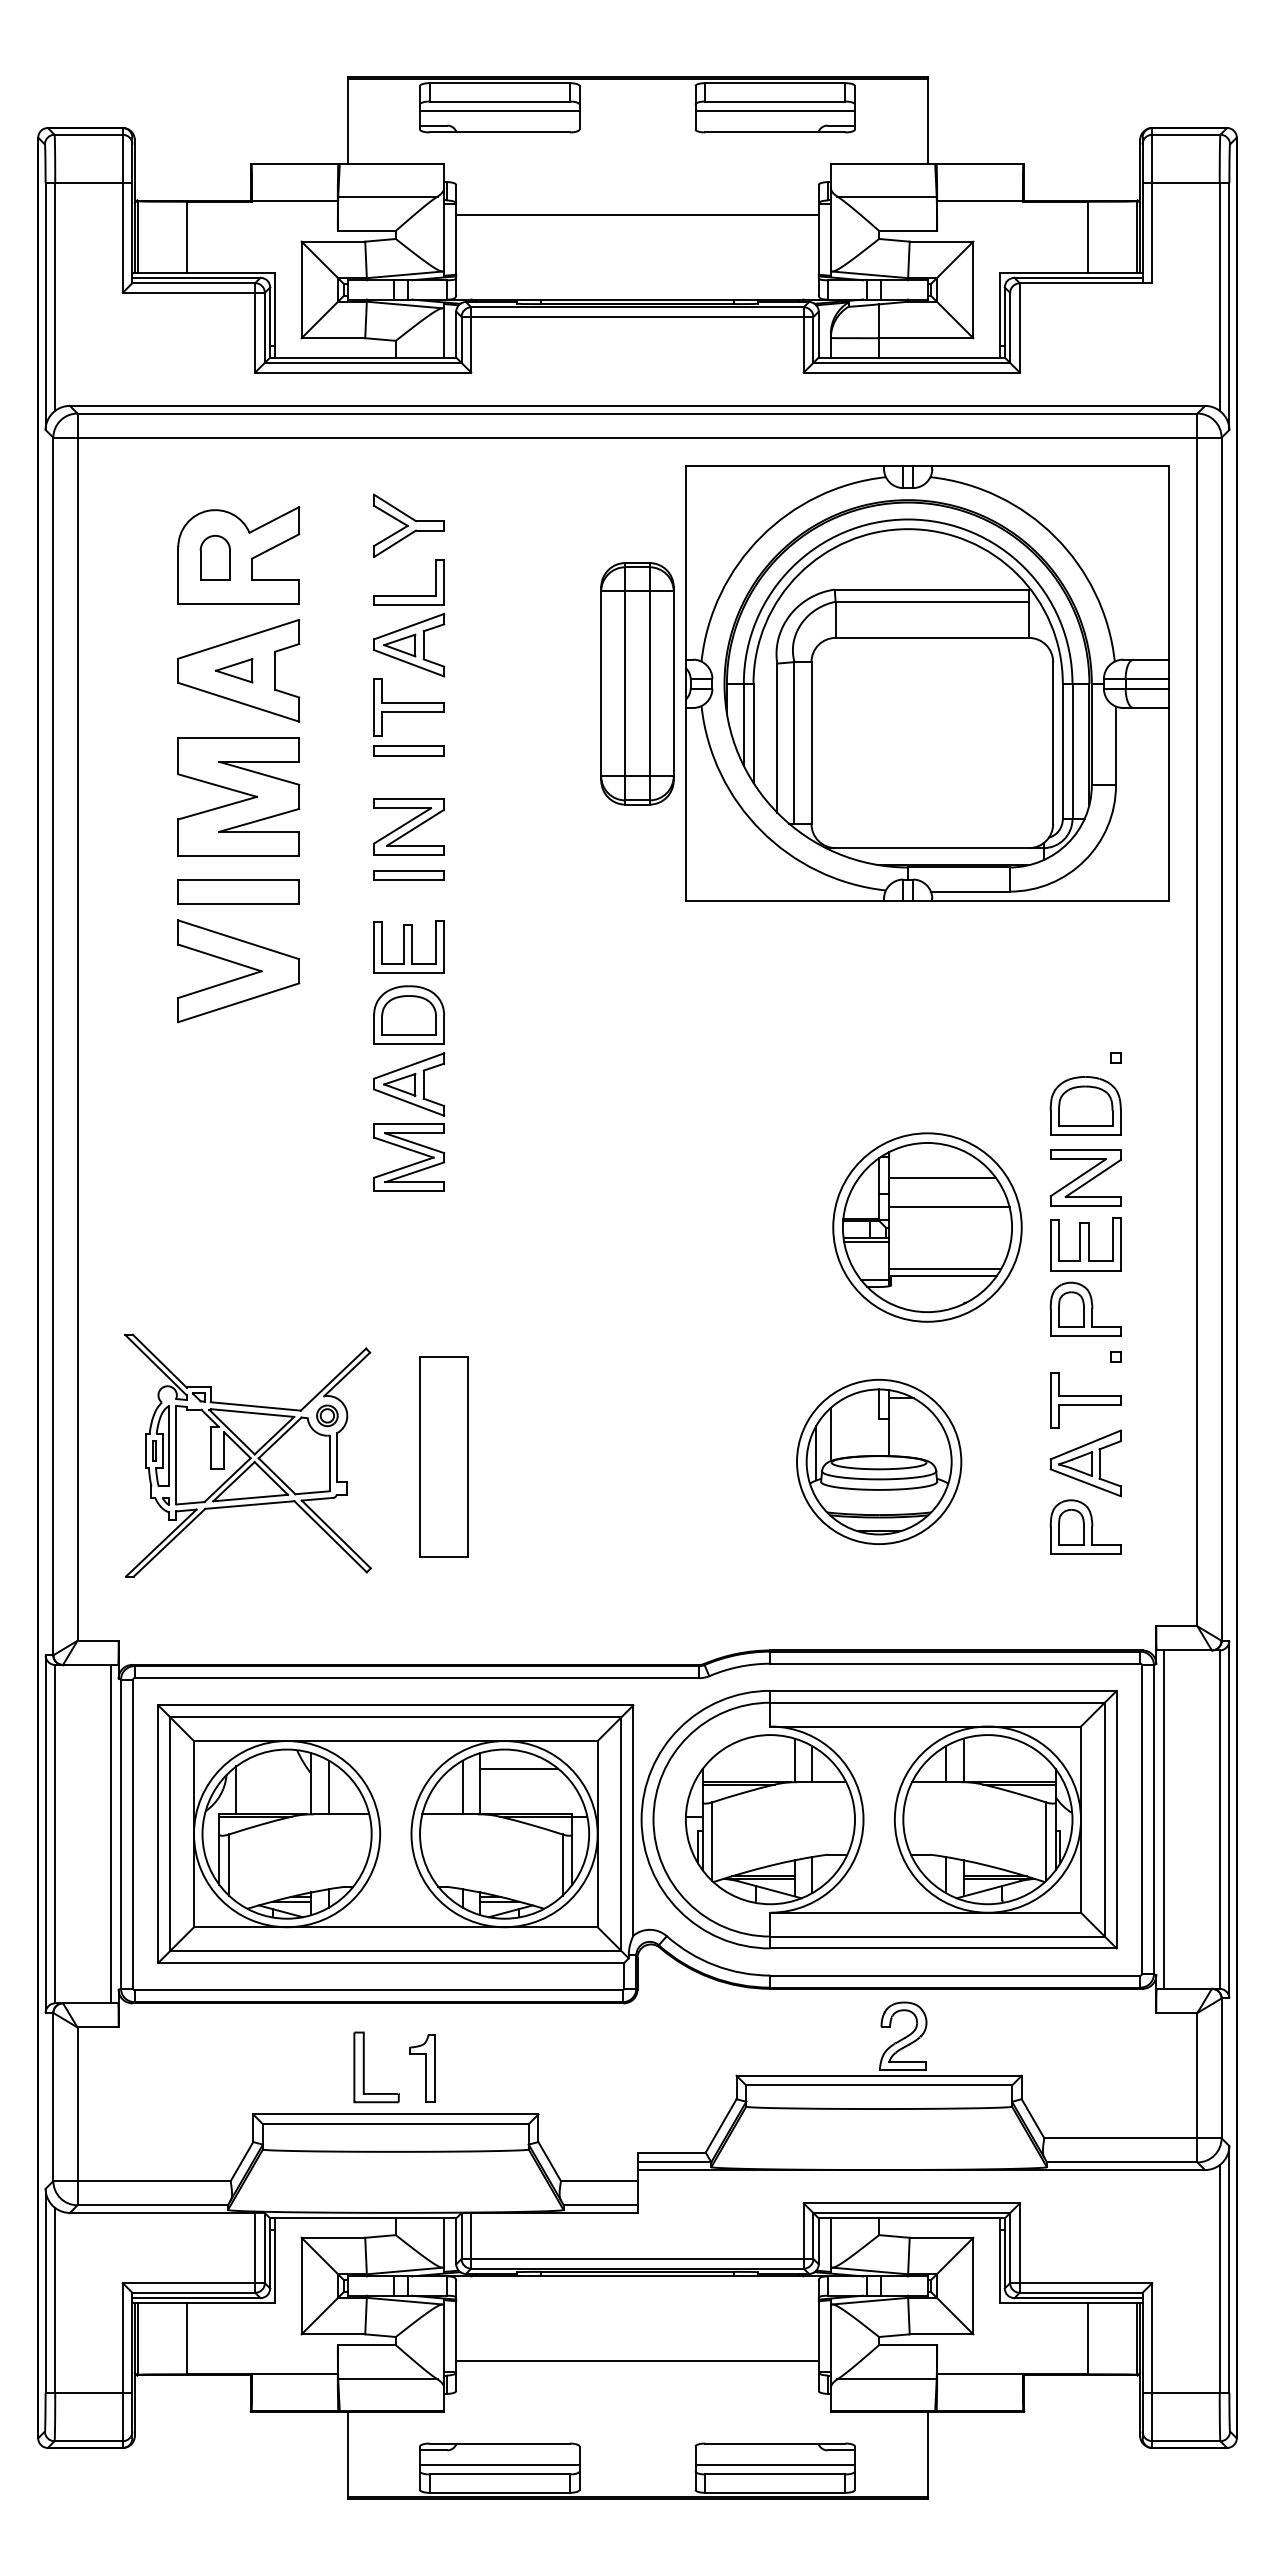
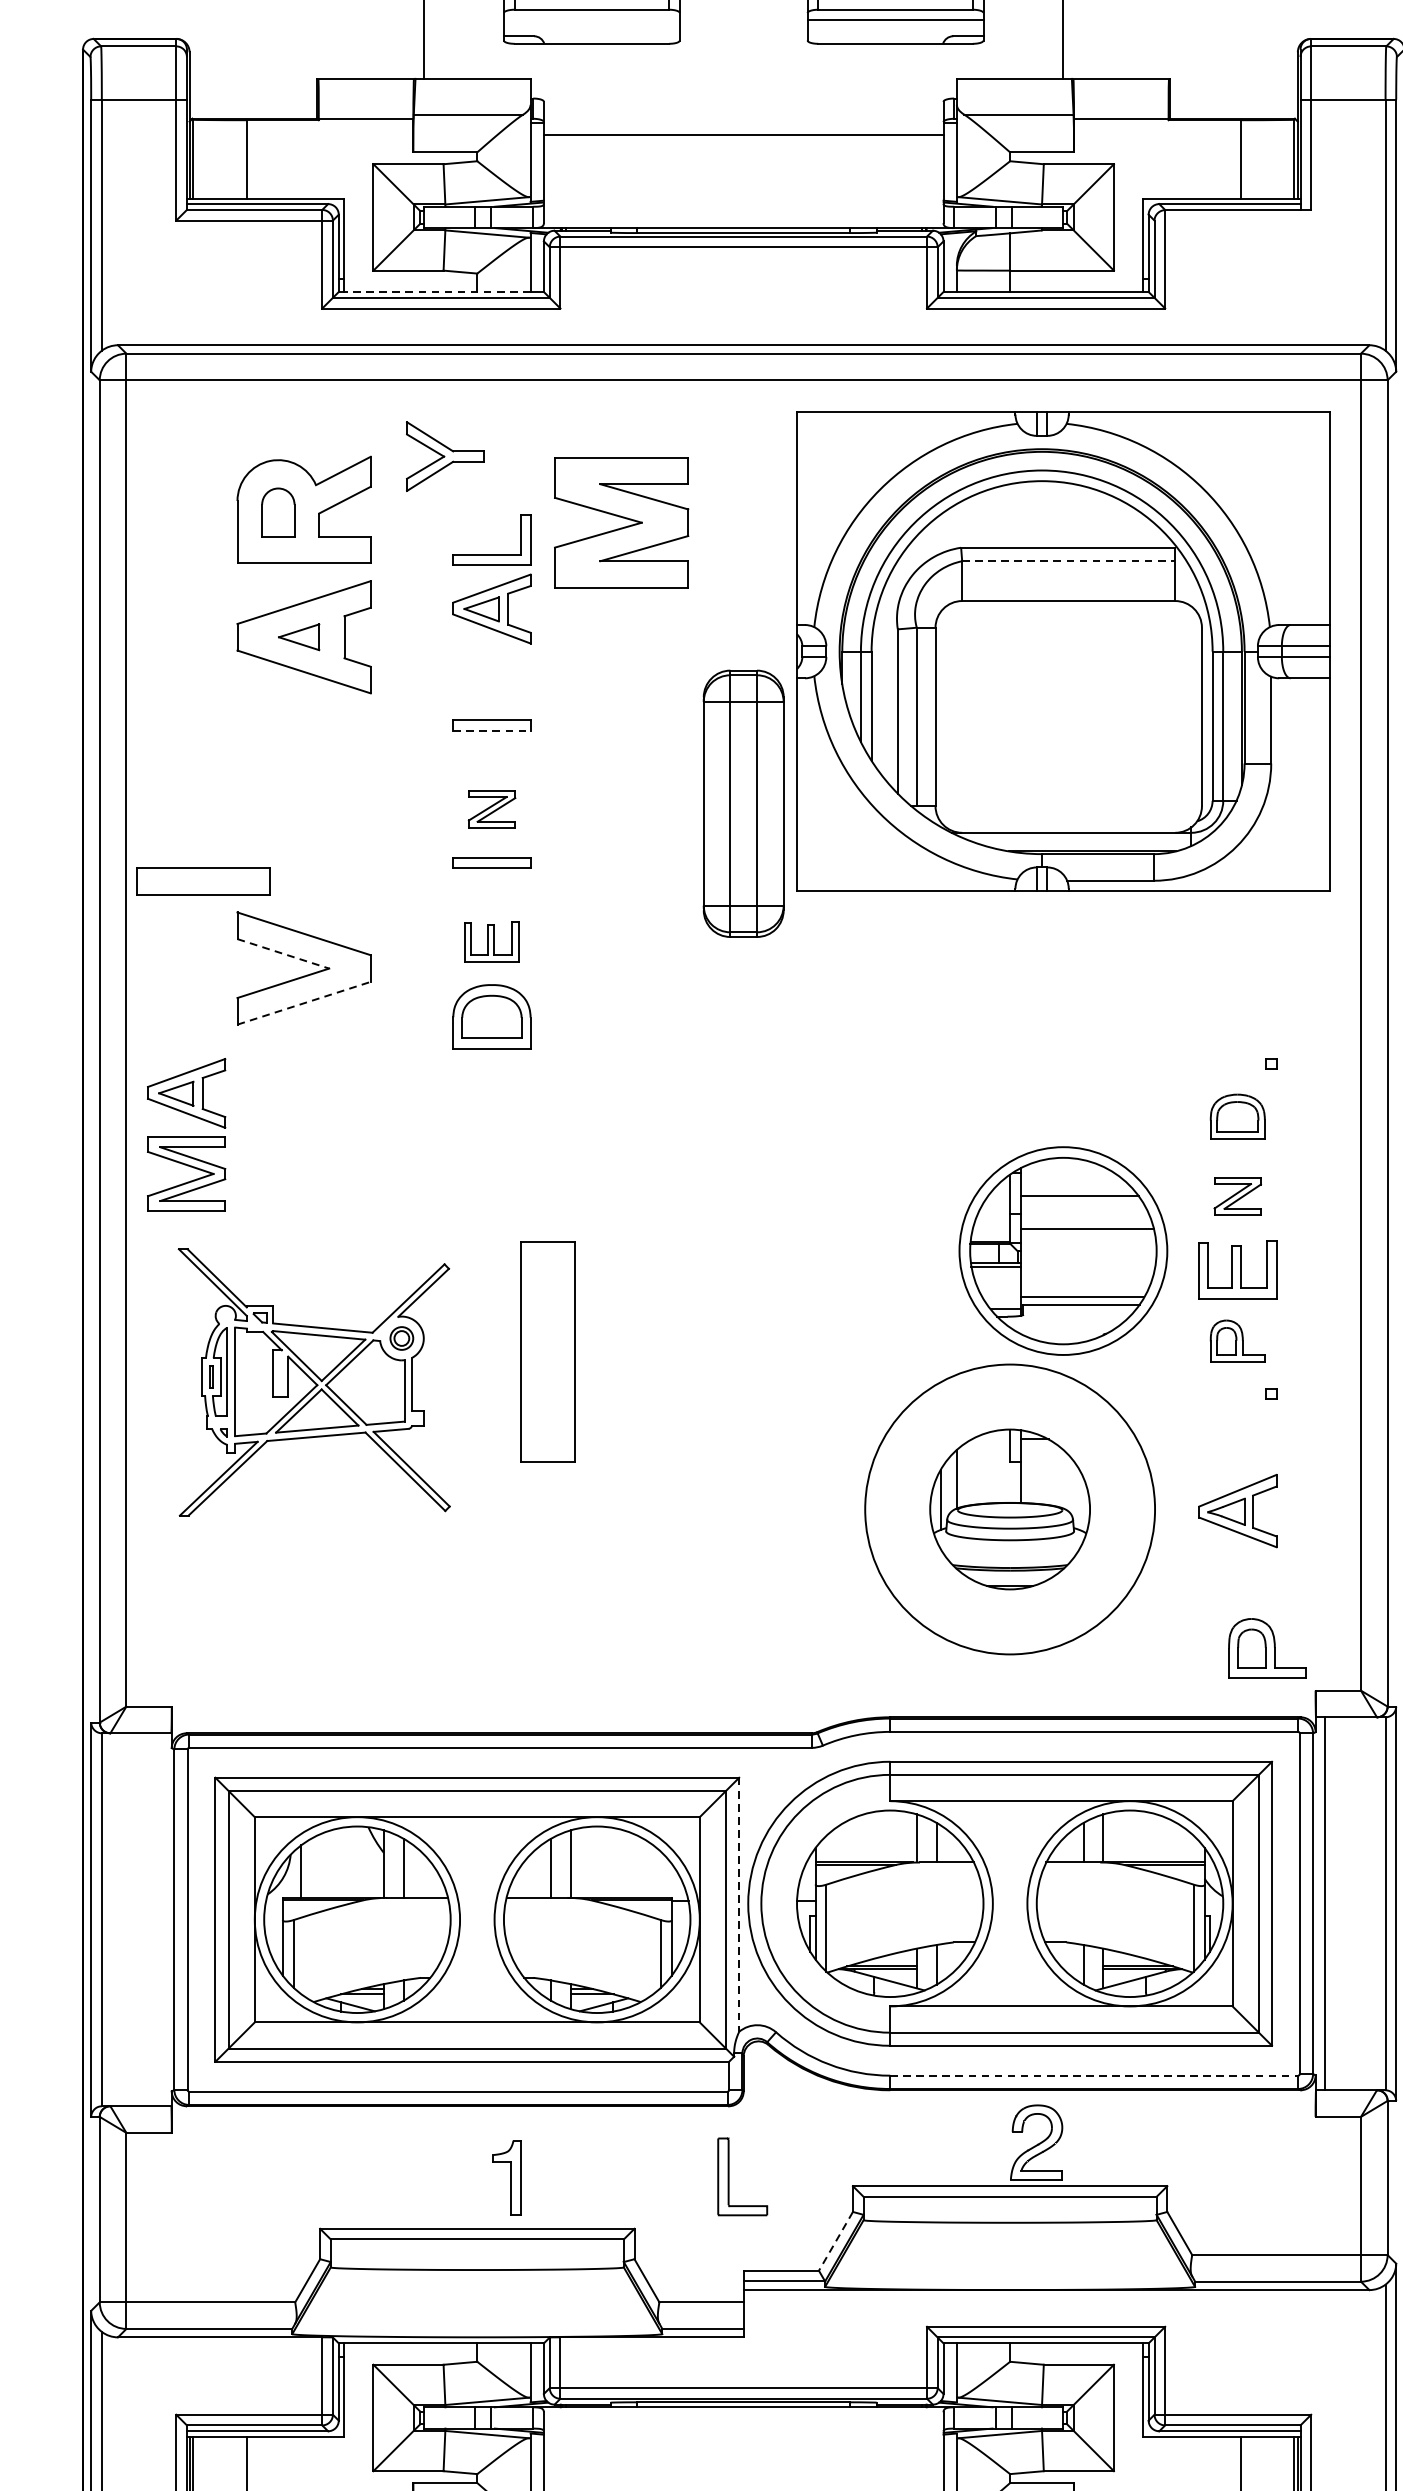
line: (499, 111) -> (591, 20), removed
line: (359, 357) -> (437, 291), solid -> dashed
part: (408, 525) -> (444, 456), moved
line: (932, 601) -> (1068, 560), solid -> dashed
part: (637, 683) -> (743, 803), moved
part: (408, 707) -> (491, 677), removed
line: (409, 755) -> (492, 730), solid -> dashed
part: (238, 796) -> (621, 522), moved
part: (409, 826) -> (492, 808), size x0.6
part: (238, 891) -> (203, 880), moved
part: (408, 946) -> (491, 941), size x0.7
line: (219, 957) -> (282, 953), solid -> dashed
line: (239, 1002) -> (304, 1002), solid -> dashed
part: (1085, 1105) -> (1237, 1116), size x0.7
part: (409, 1121) -> (187, 1134), moved
part: (1085, 1177) -> (1237, 1195), size x0.6
part: (1085, 1308) -> (1237, 1340), size x0.7
part: (1085, 1400) -> (1237, 1441), removed
part: (247, 1455) -> (313, 1382), moved
part: (443, 1456) -> (547, 1351), moved
circle: (879, 1461) -> (1010, 1508), size x1.6
part: (1085, 1526) -> (1267, 1647), moved
line: (519, 1768) -> (613, 1847), removed
line: (633, 1821) -> (739, 1905), solid -> dashed
line: (110, 1833) -> (162, 1919), removed
line: (955, 1975) -> (1094, 2075), solid -> dashed
part: (364, 2067) -> (729, 2177), moved
line: (721, 2125) -> (836, 2240), solid -> dashed

